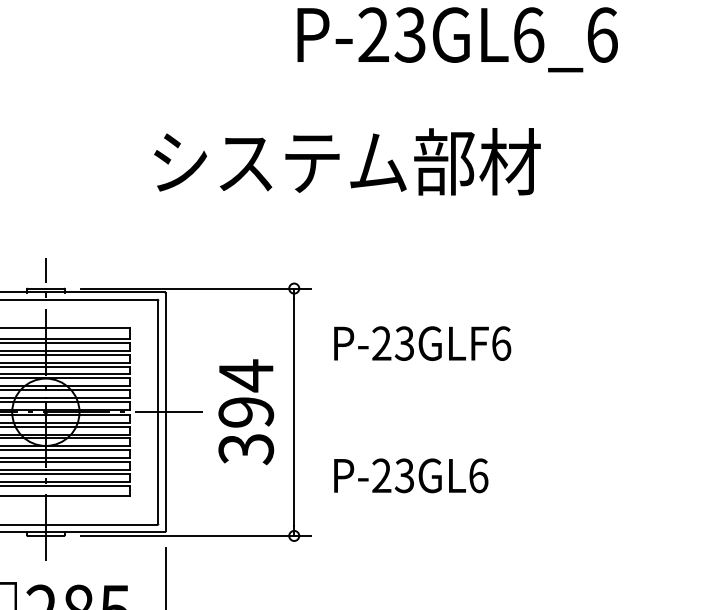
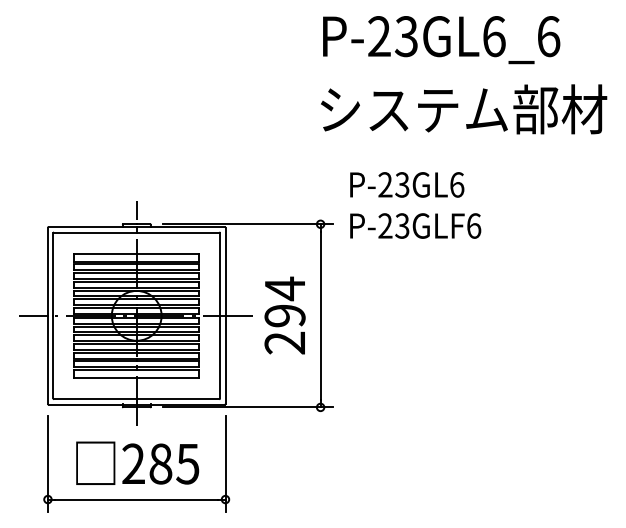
text: (348, 161) -> (464, 109), moved
text: (422, 342) -> (415, 225), moved
text: (245, 448) -> (284, 342), 394 -> 294
text: (411, 475) -> (407, 184), moved

